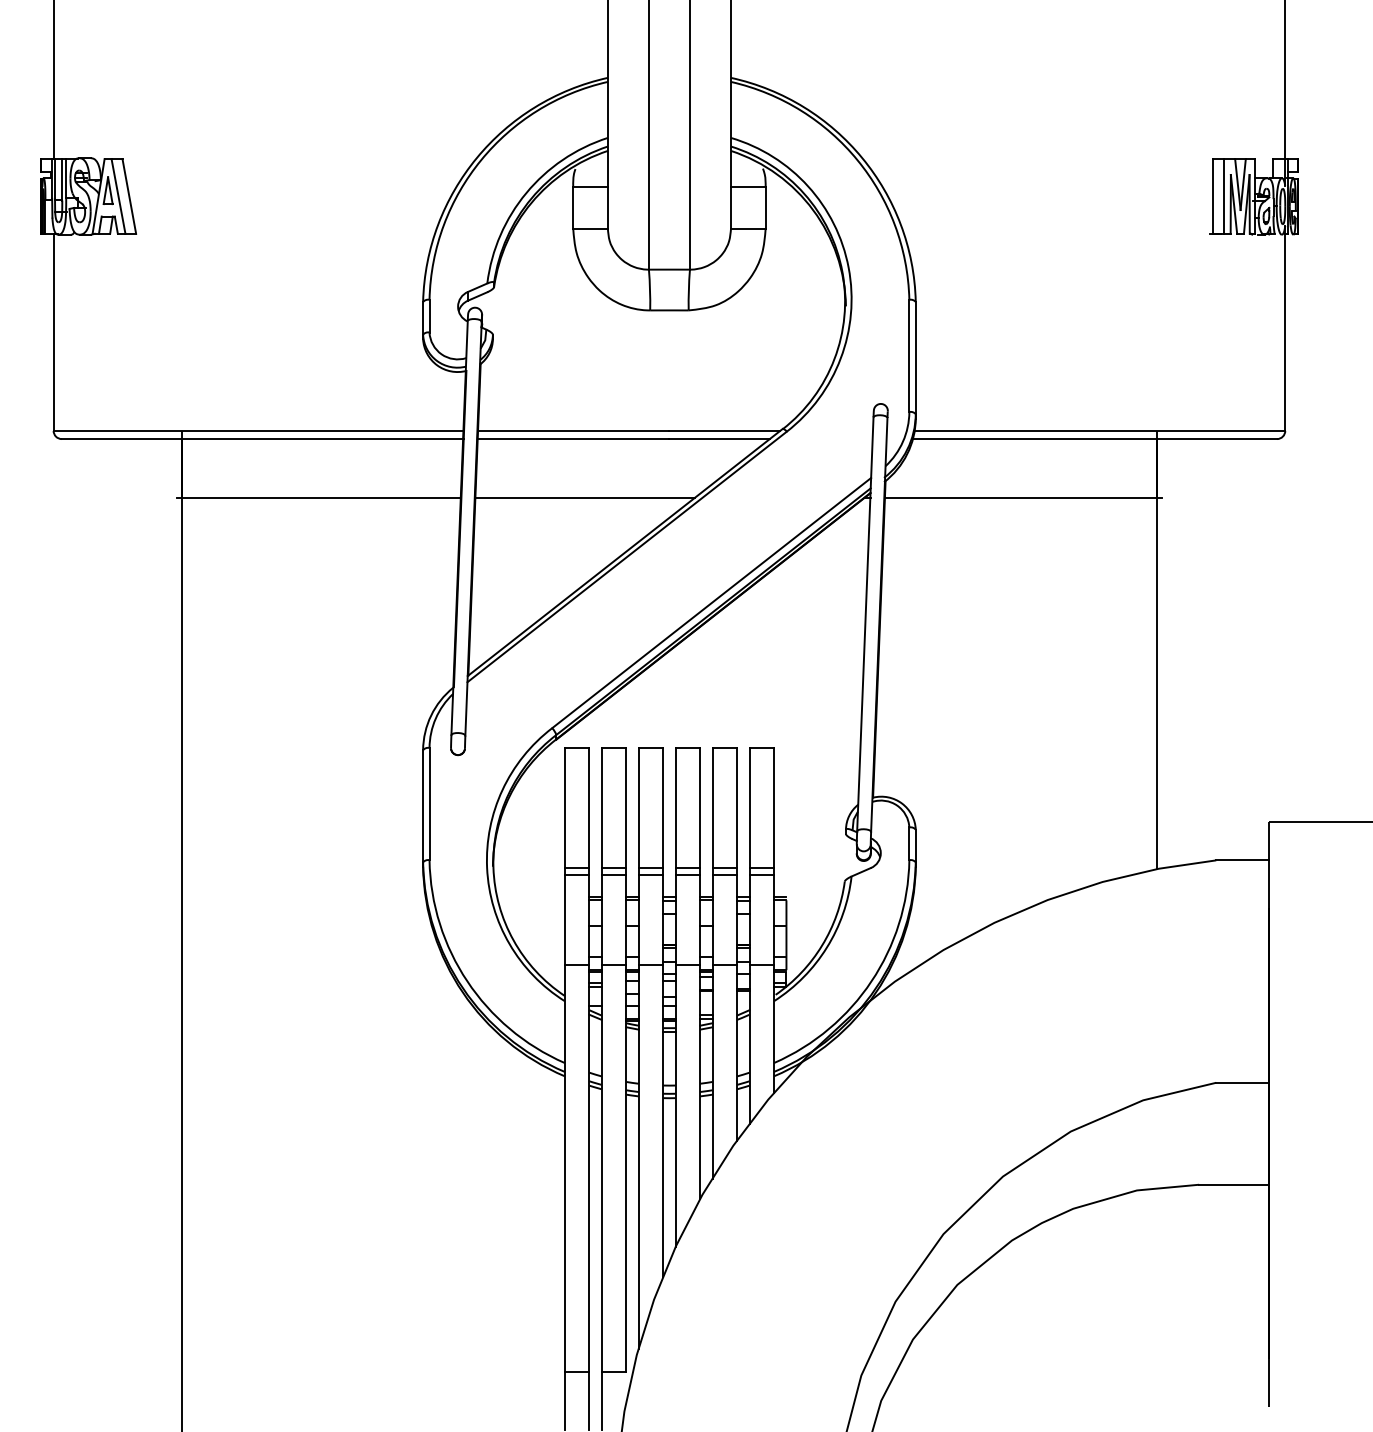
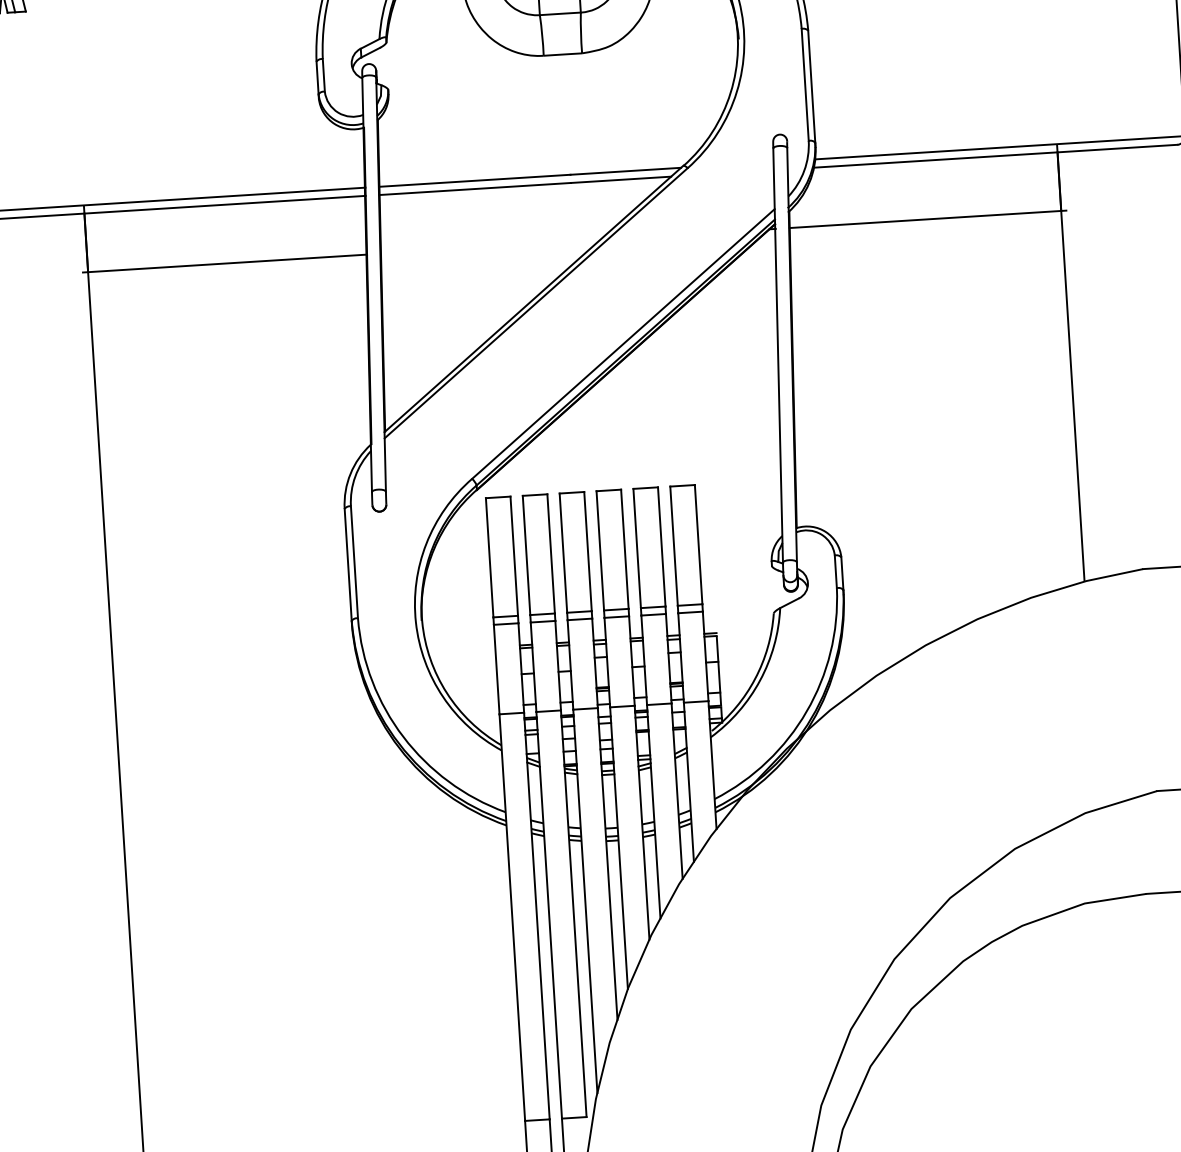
line: (584, 497) -> (489, 246), removed

